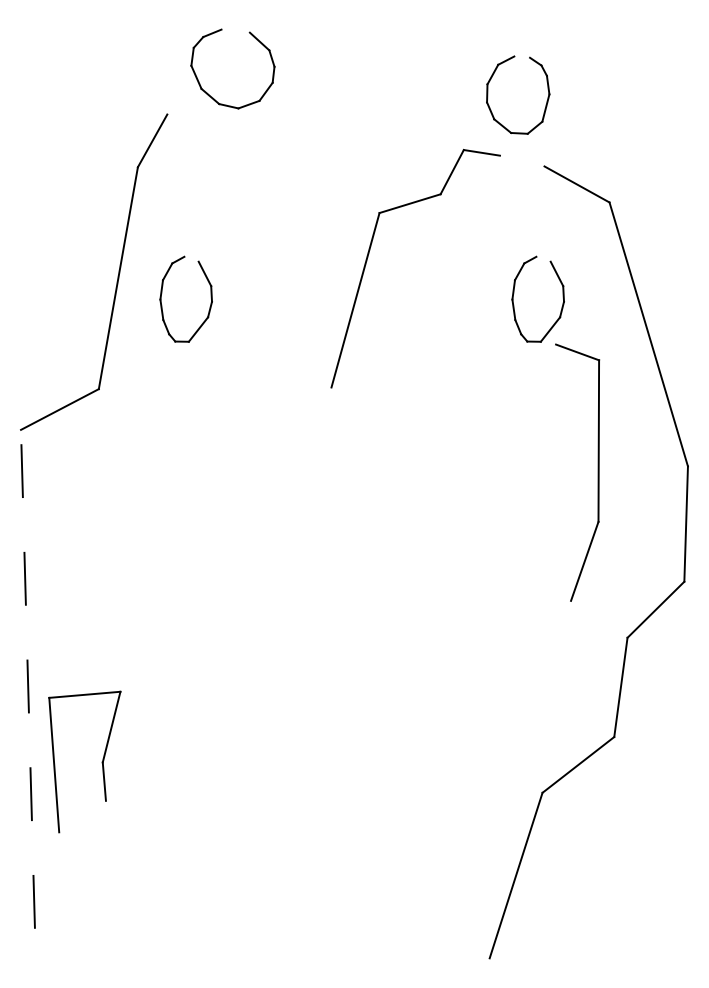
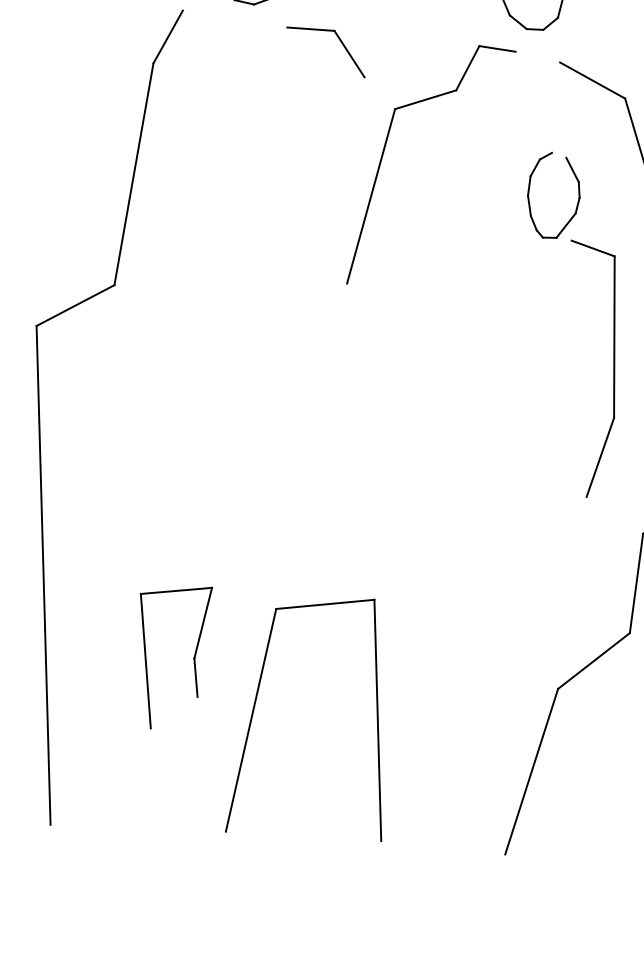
part: (324, 145) -> (340, 41), added
part: (162, 293) -> (178, 189), removed
line: (28, 679) -> (44, 575), dashed -> solid
part: (101, 762) -> (193, 658), moved
part: (239, 812) -> (255, 708), added

